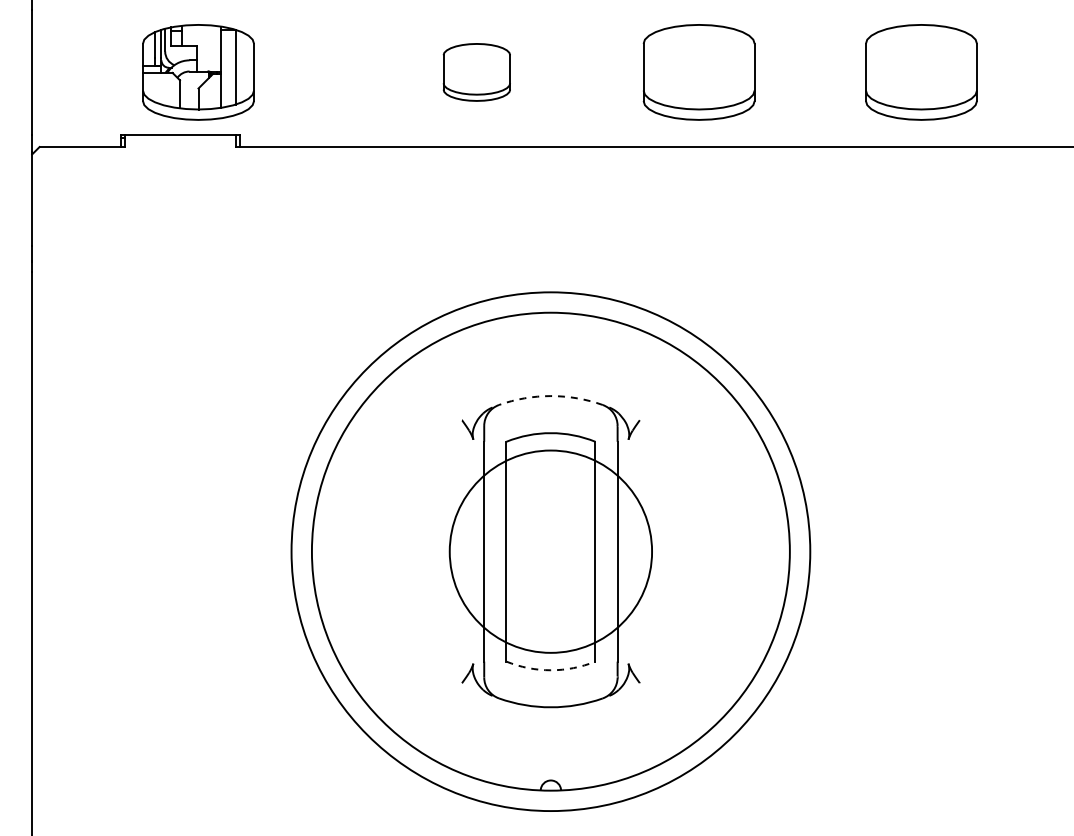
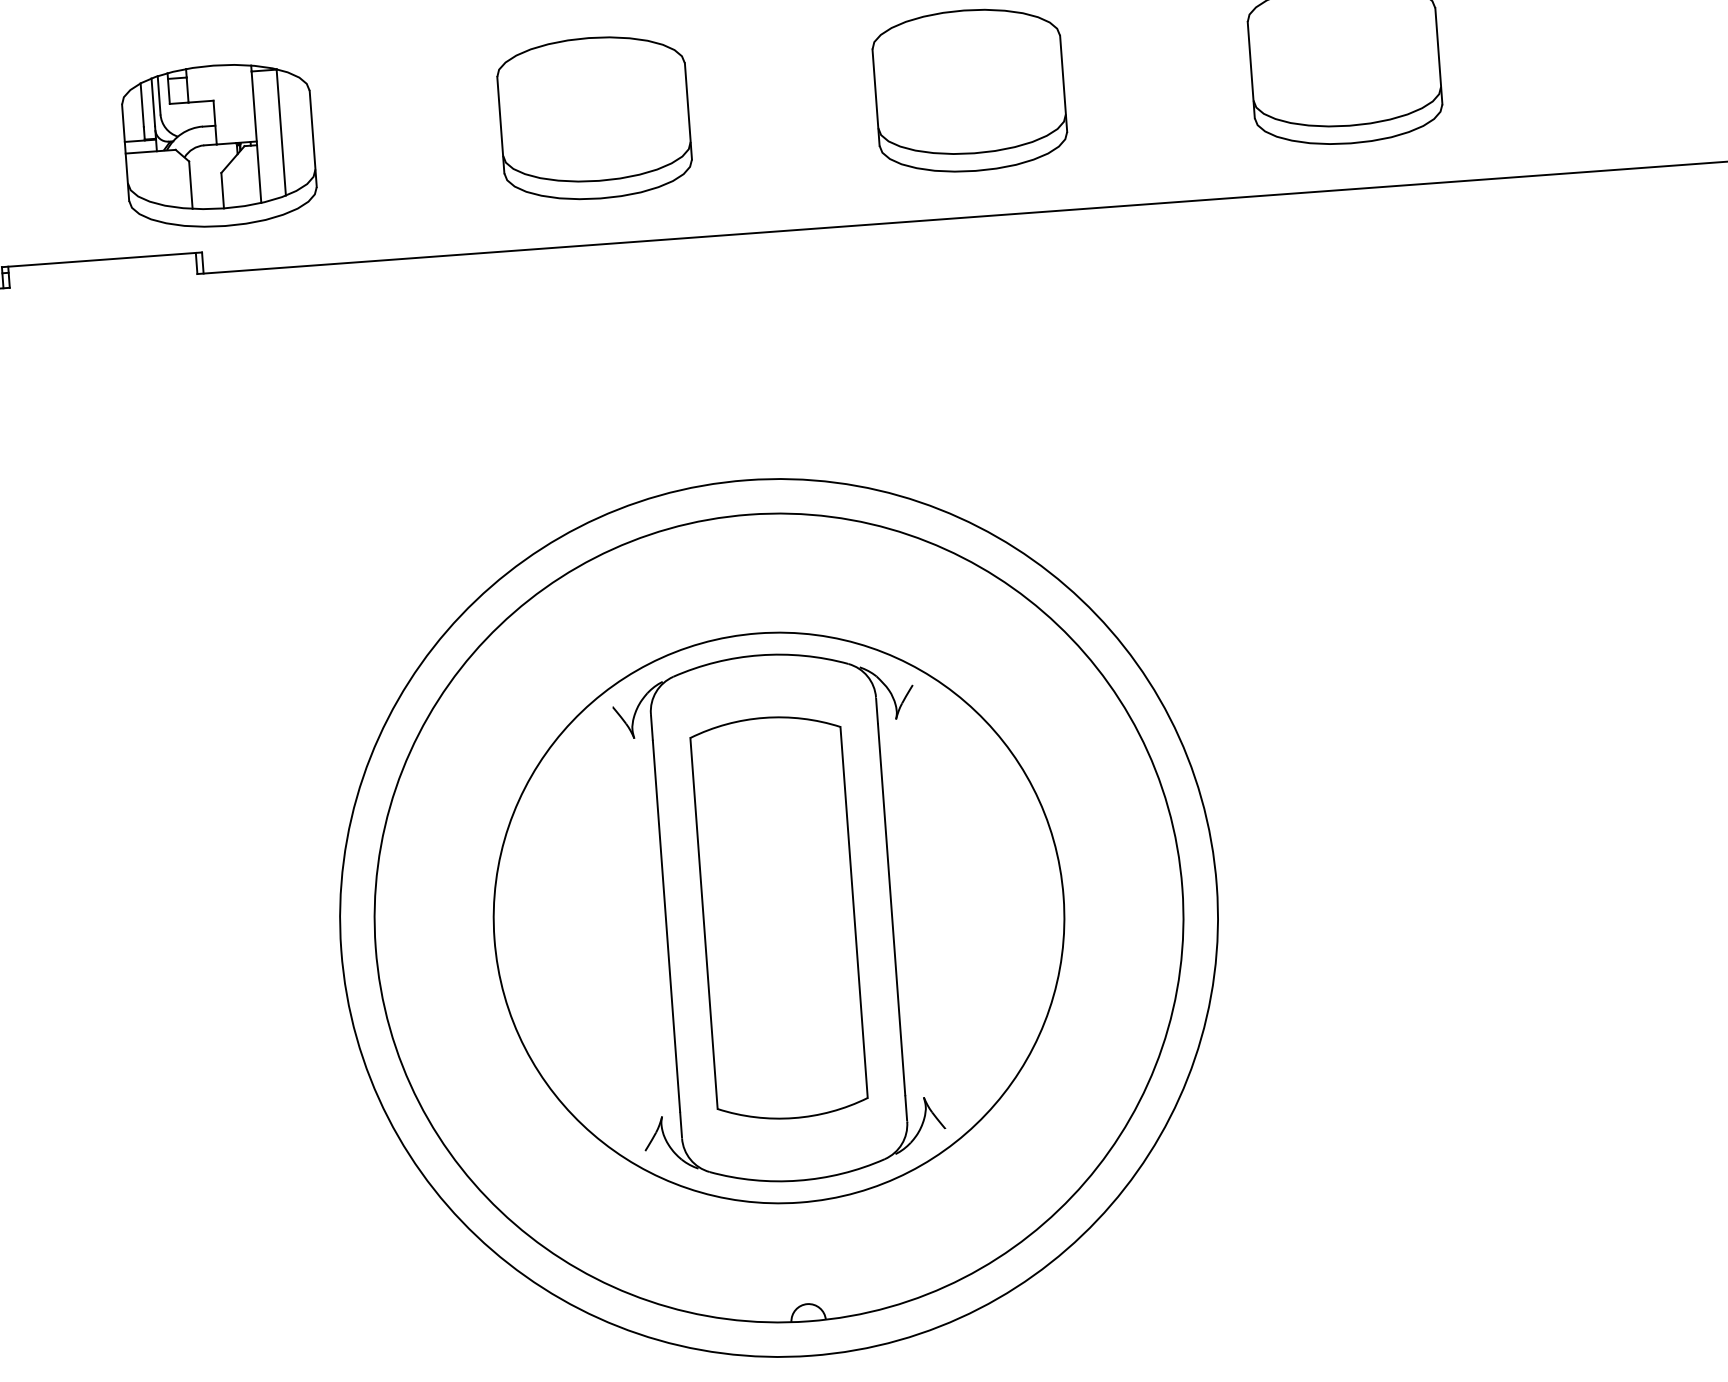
part: (198, 72) -> (219, 145), moved
part: (476, 72) -> (594, 118), size x1.67
arc: (550, 396) -> (759, 656), dashed -> solid
circle: (550, 551) -> (778, 917), size x1.67
arc: (550, 670) -> (793, 1118), dashed -> solid

